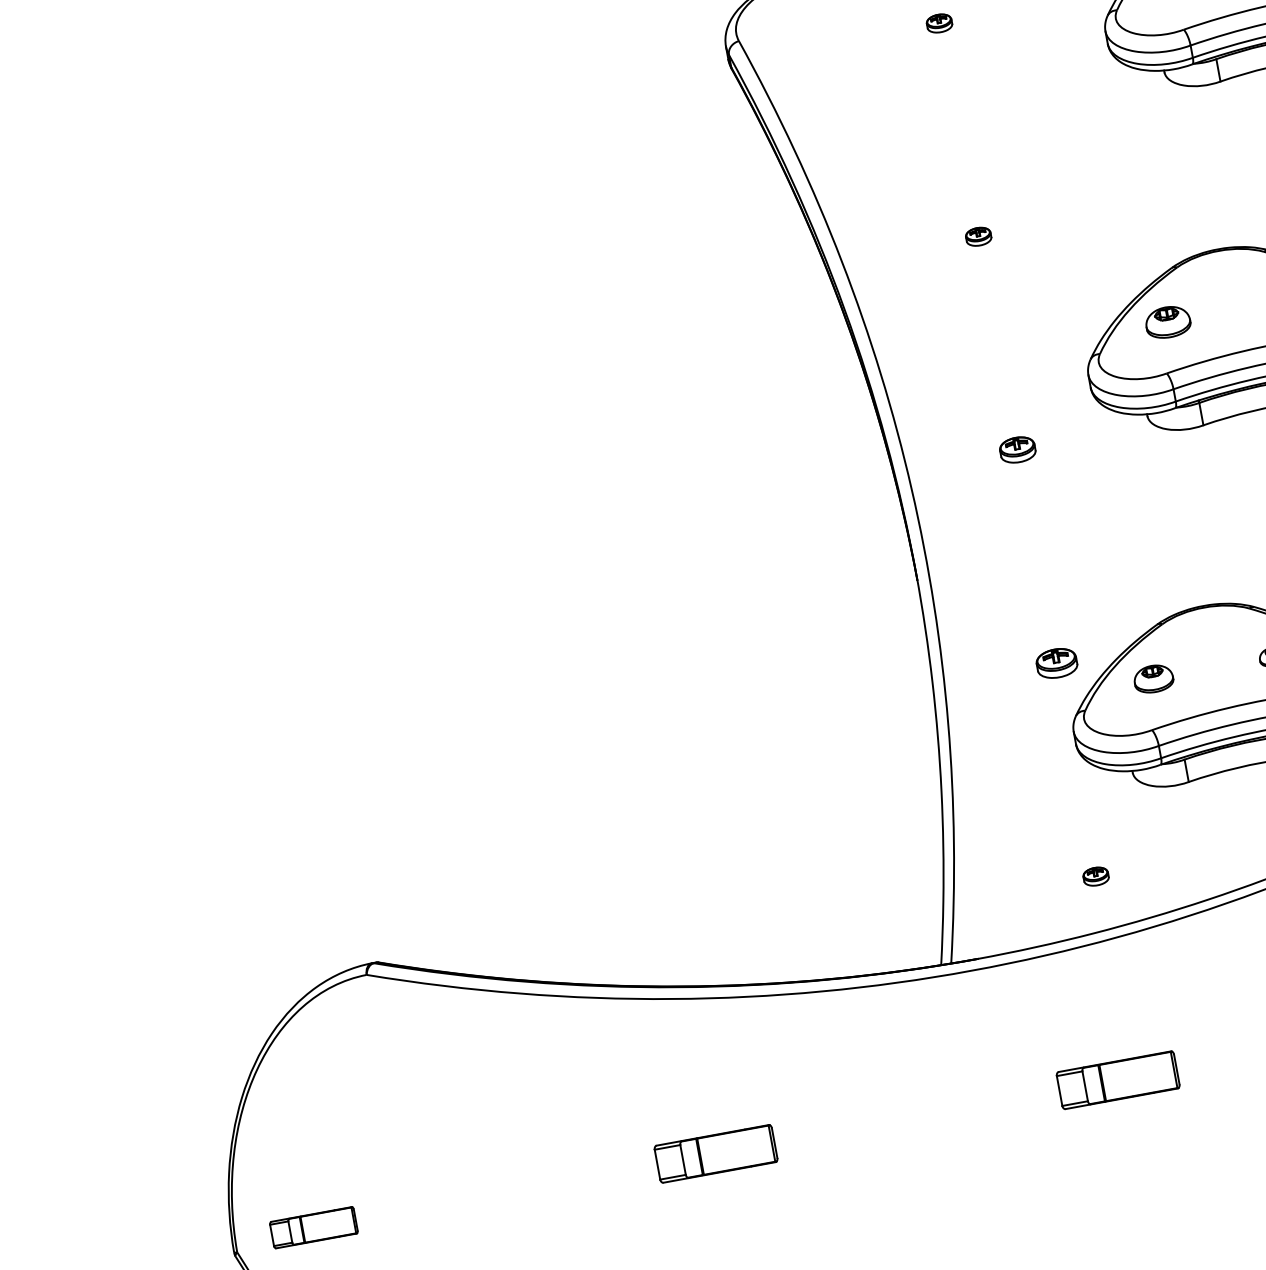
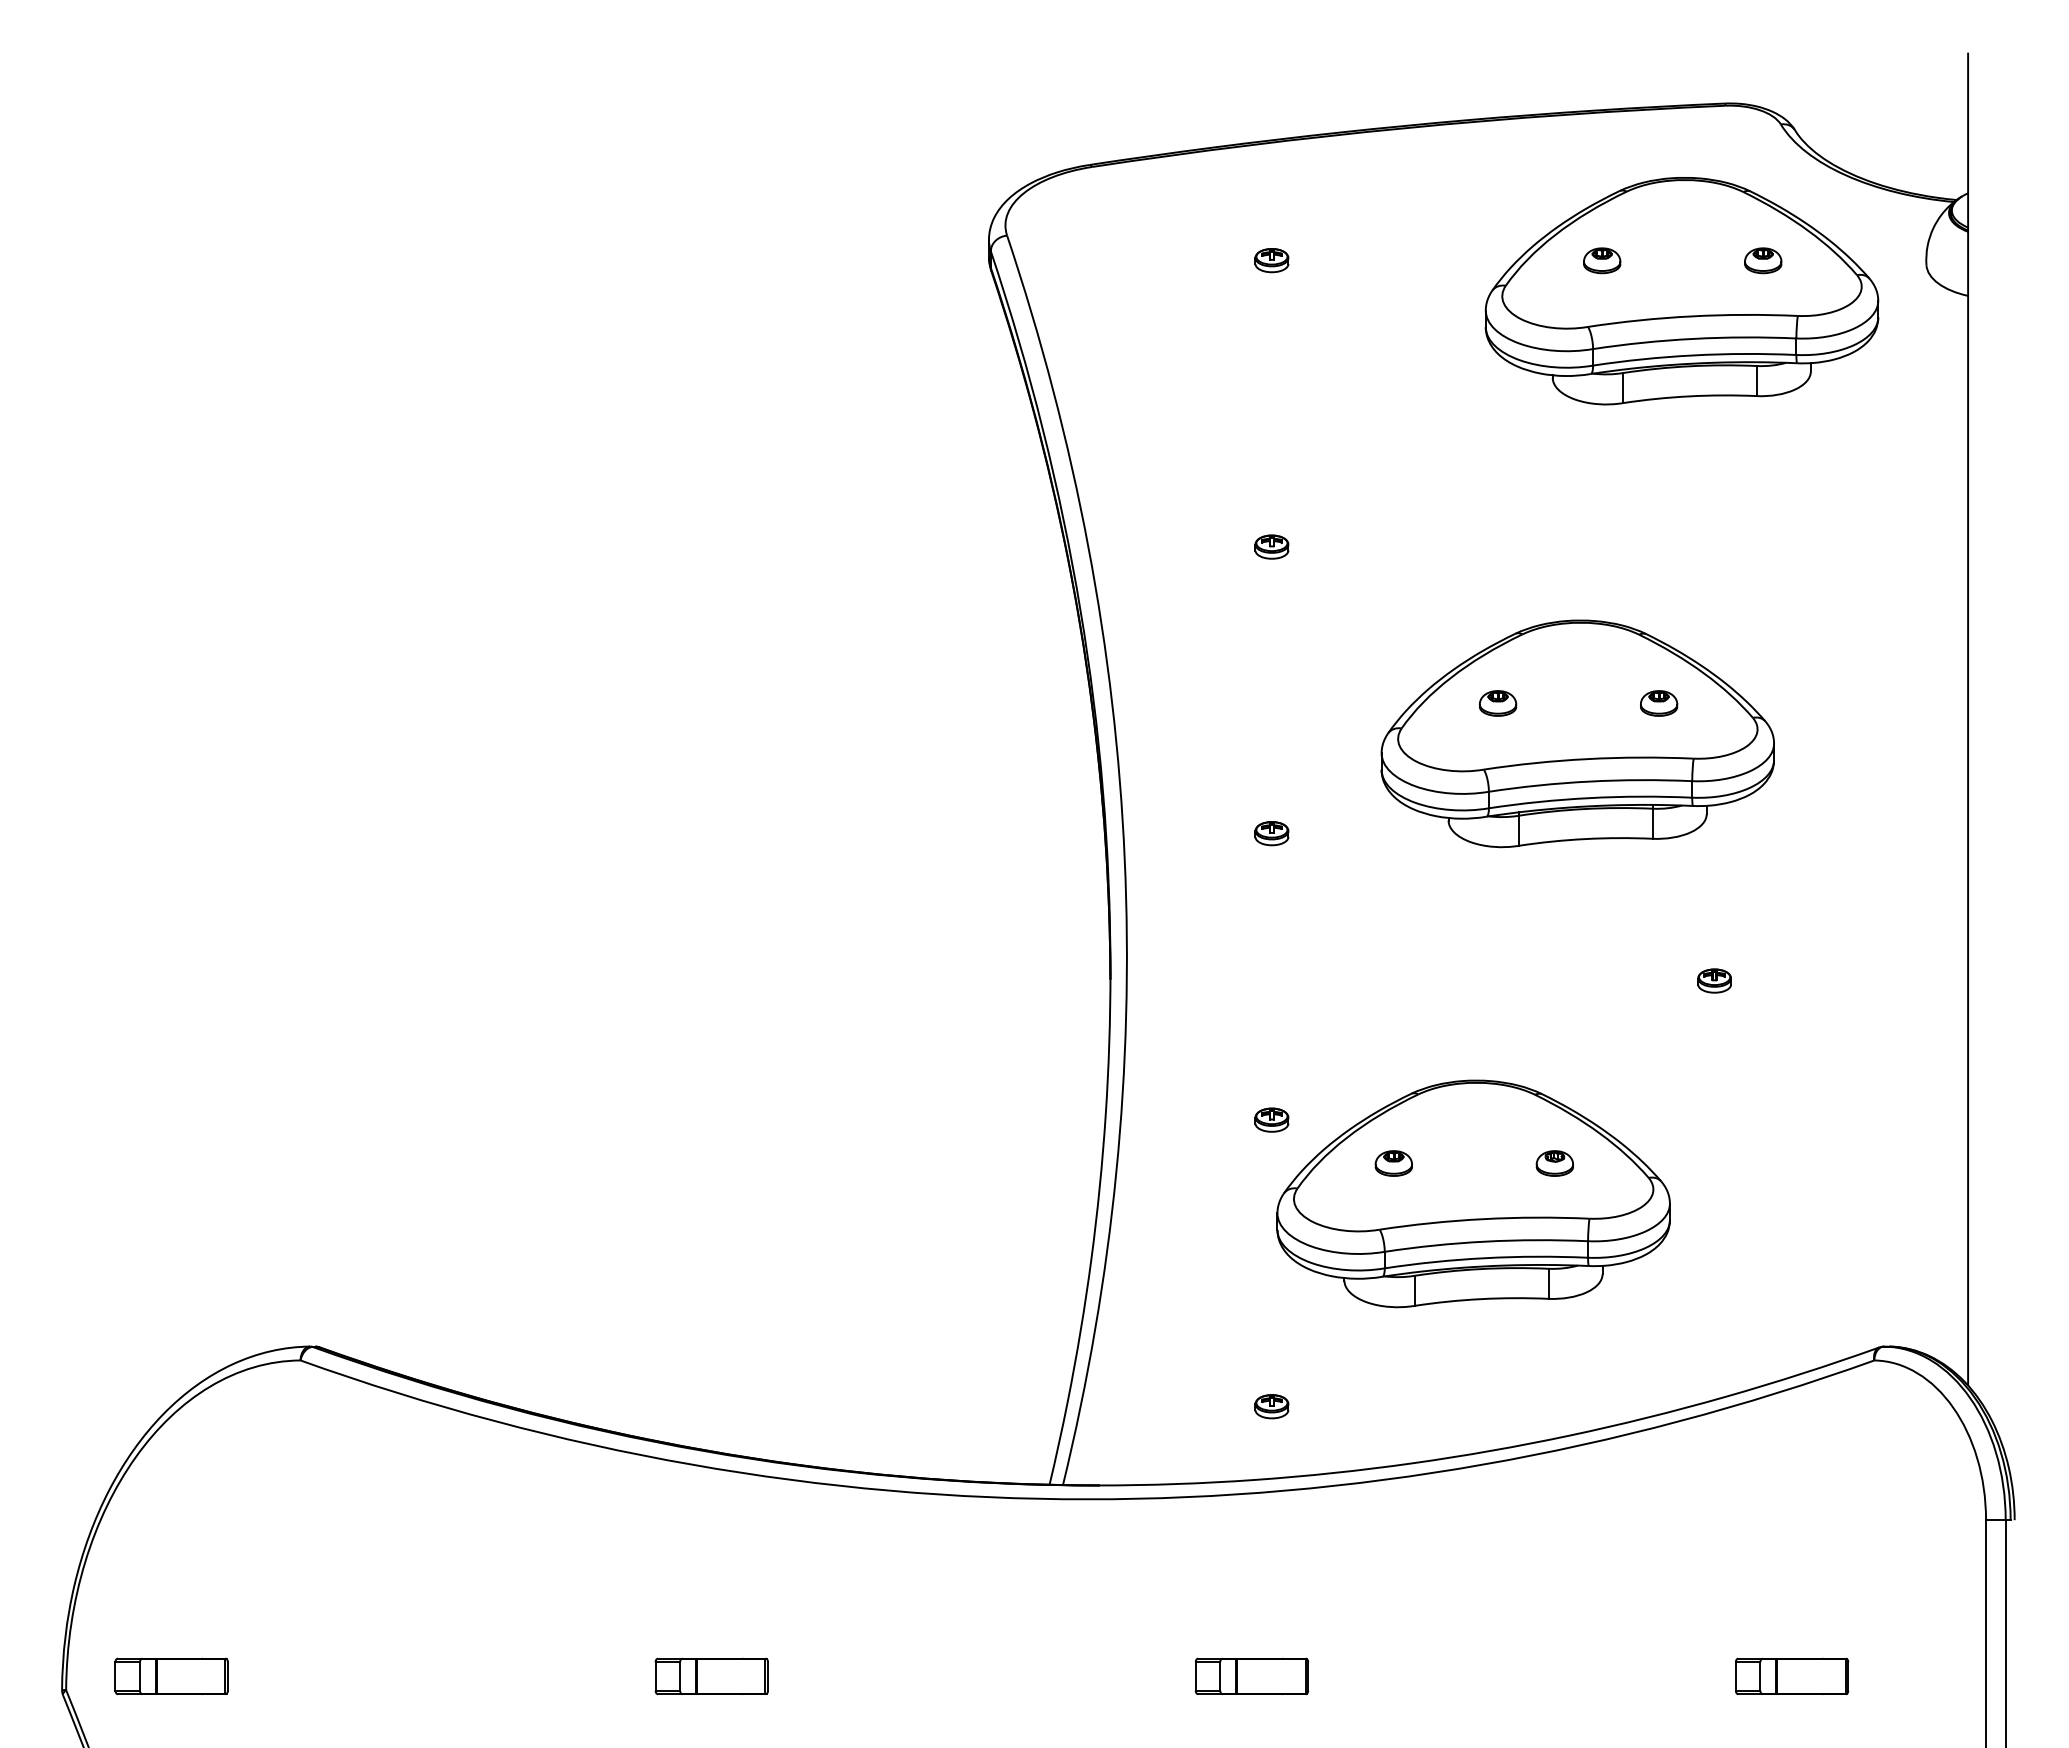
part: (1168, 322) -> (1498, 703), size x0.62
part: (1017, 450) -> (1271, 833), size x0.71
part: (1056, 662) -> (1271, 1119), size x0.62
part: (1153, 679) -> (1393, 1163), size x0.71
part: (1117, 1079) -> (1251, 1675), size x0.71
part: (715, 1154) -> (711, 1676), size x0.71

